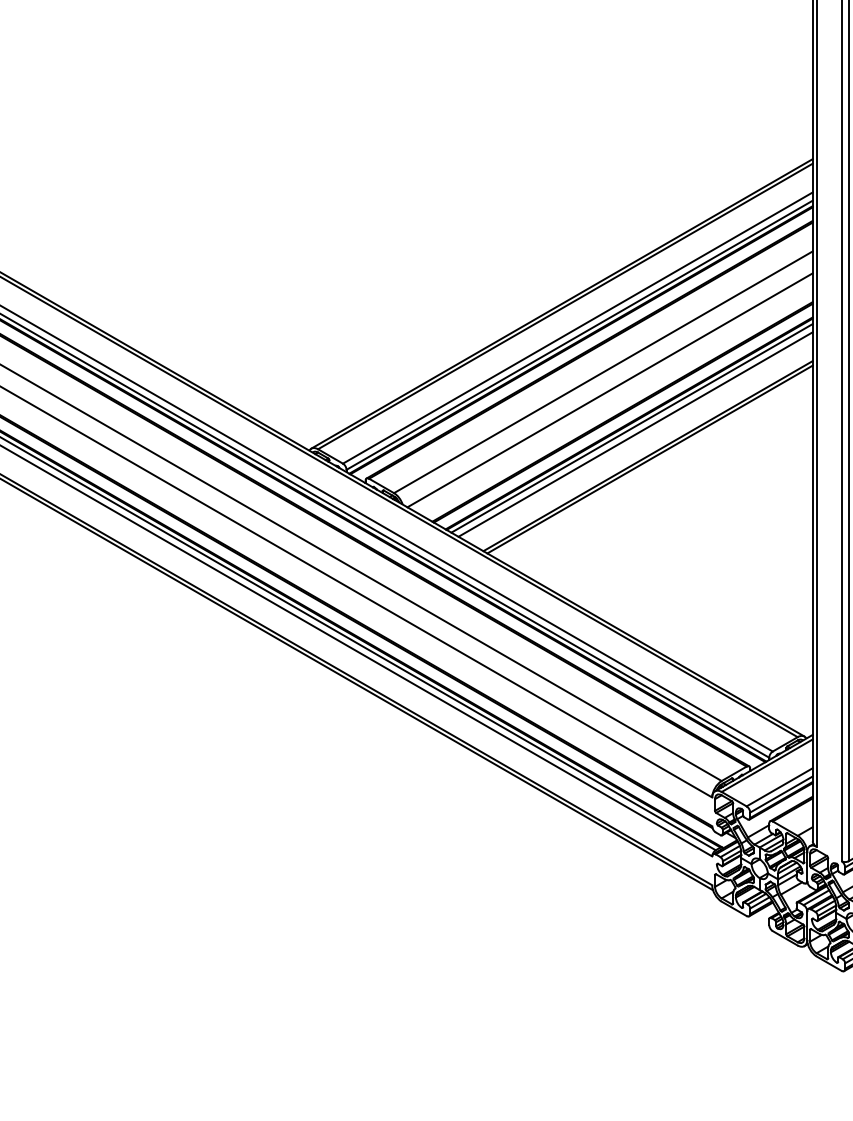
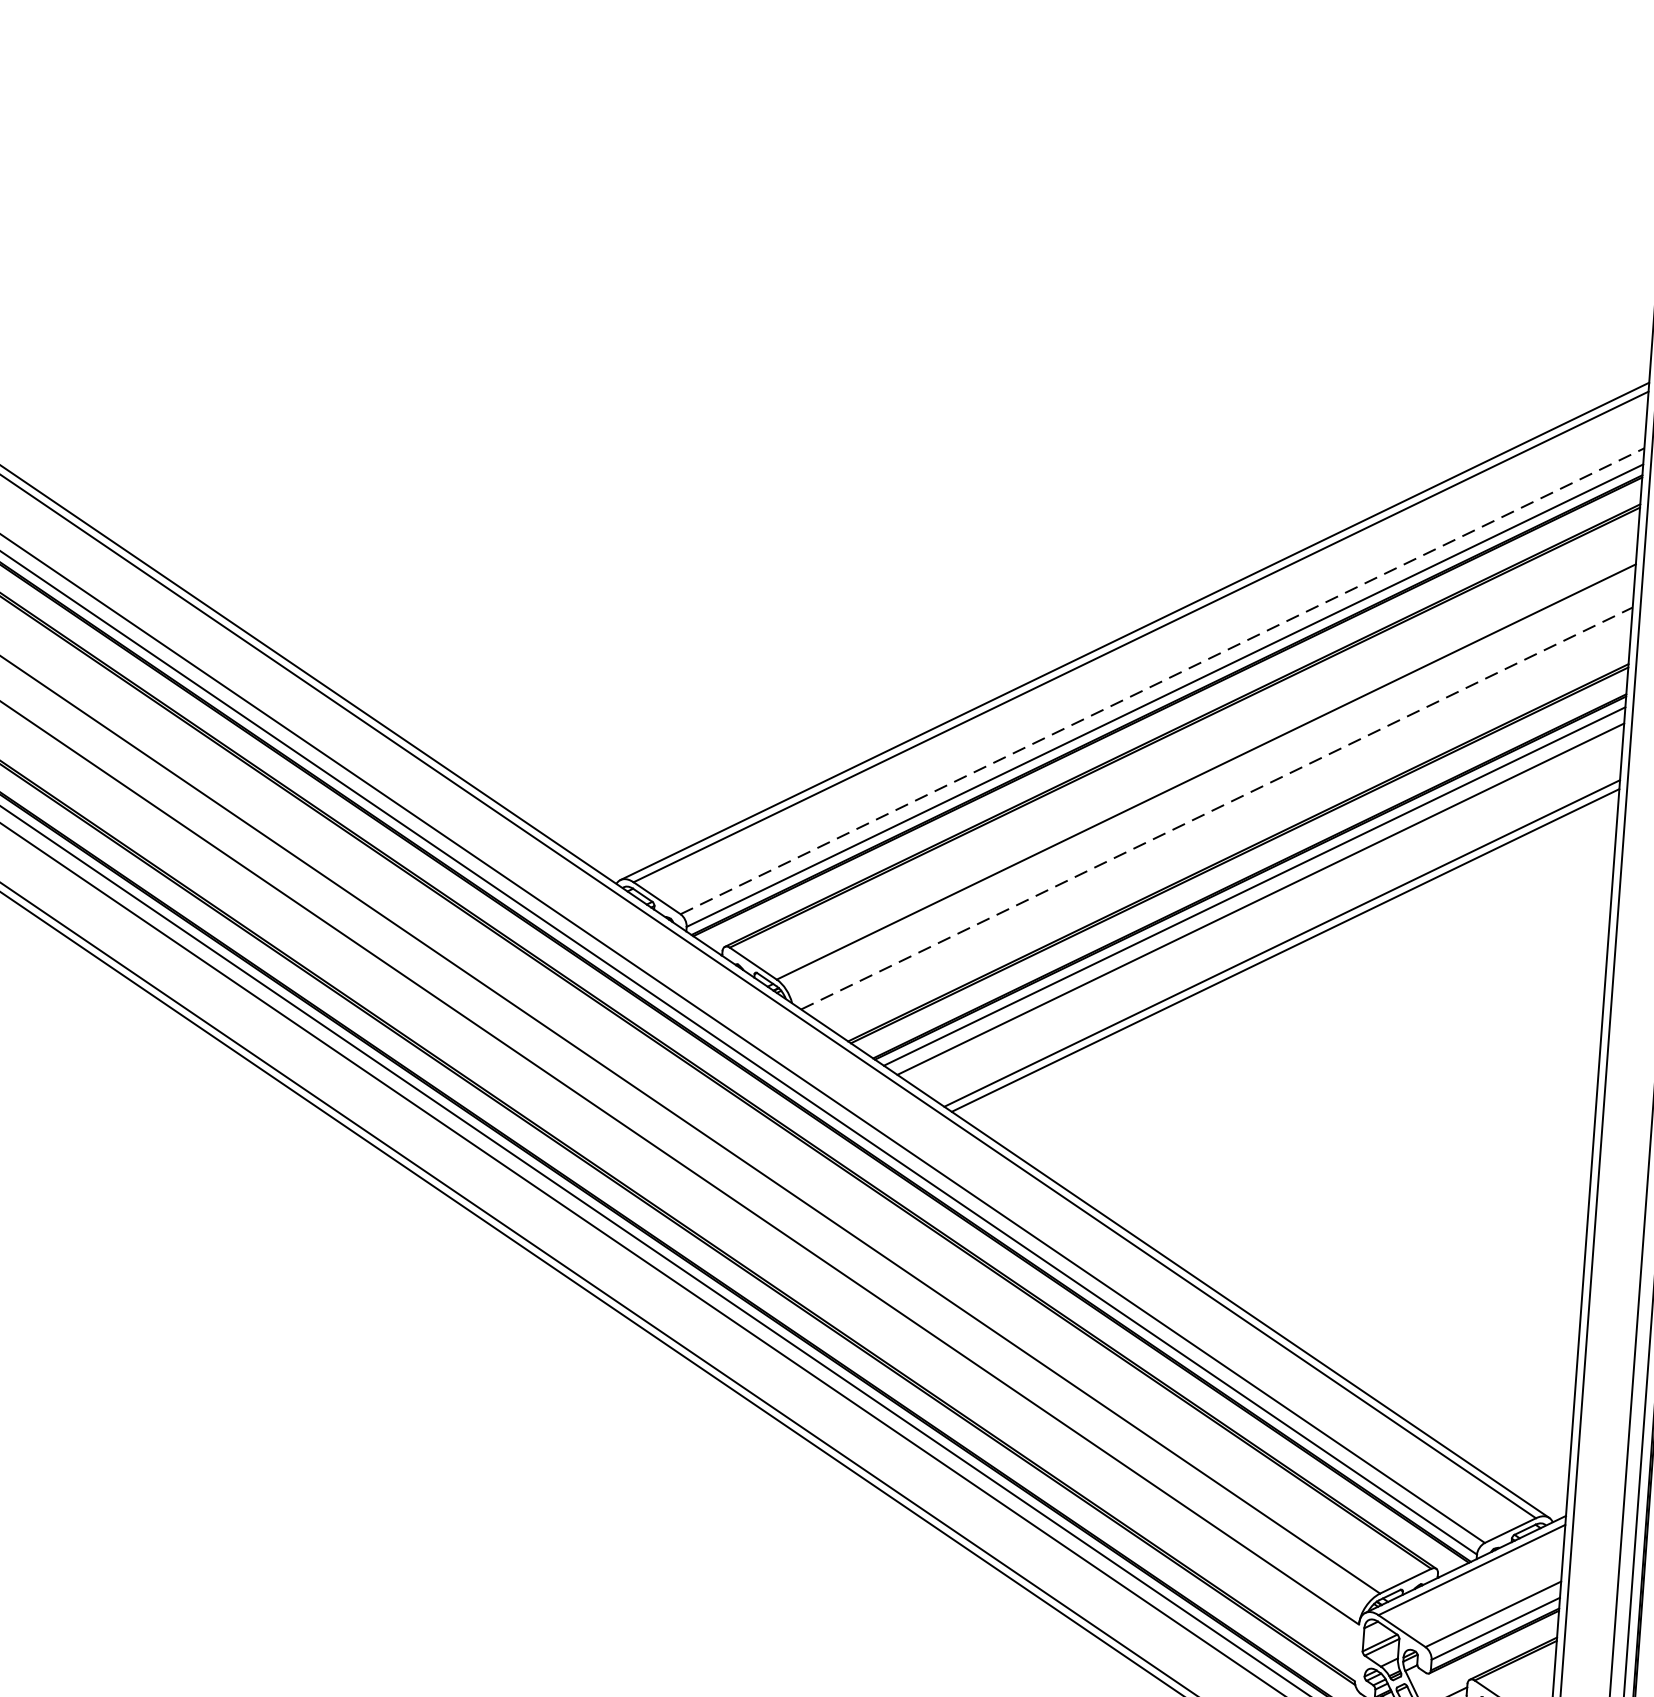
line: (578, 327) -> (1163, 680), solid -> dashed
line: (610, 390) -> (1217, 808), solid -> dashed

